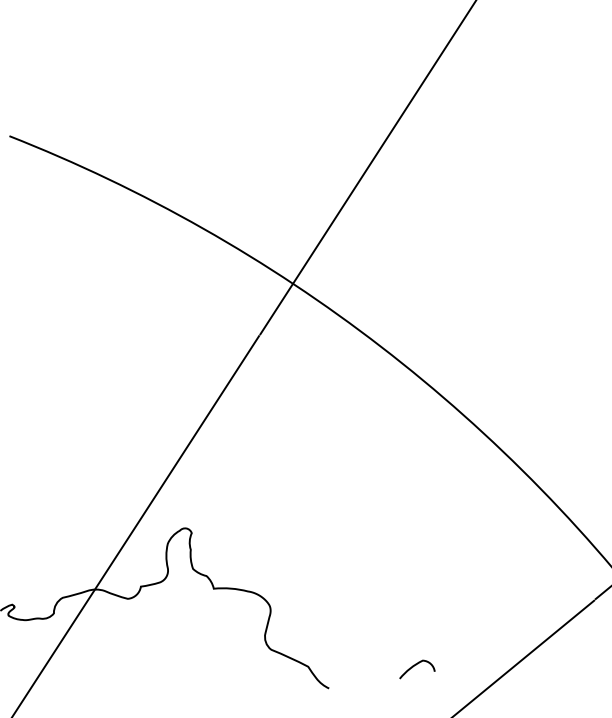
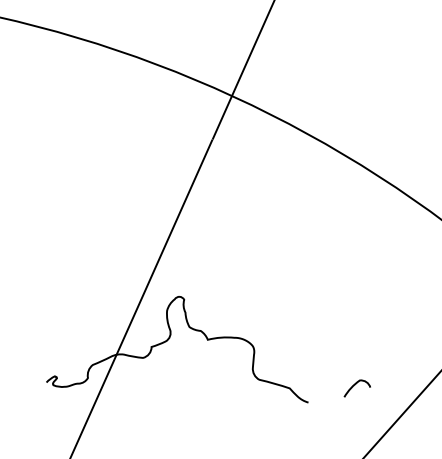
curve: (416, 665) -> (355, 384), moved

